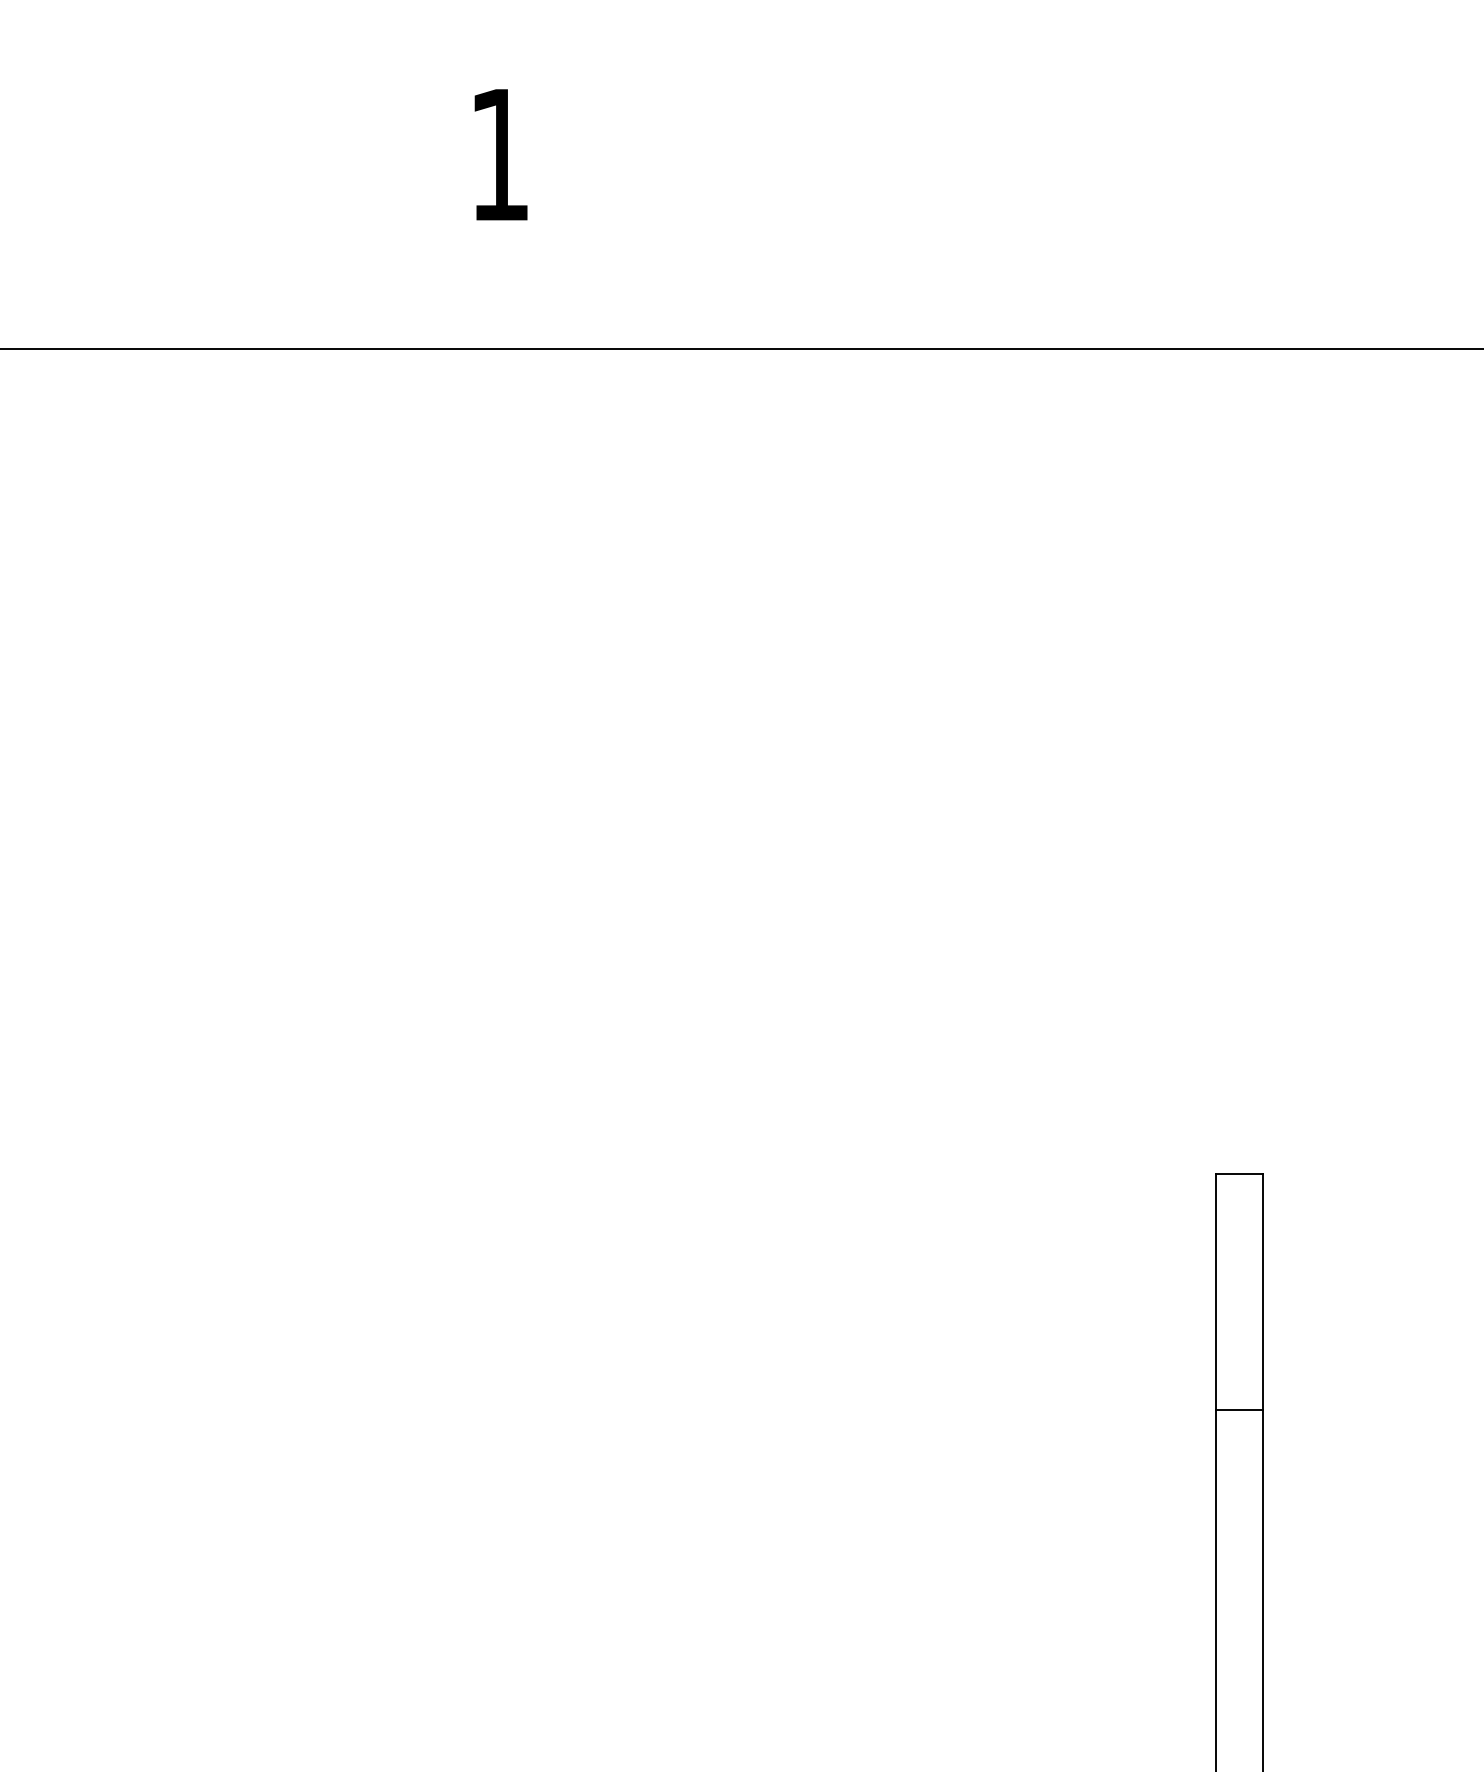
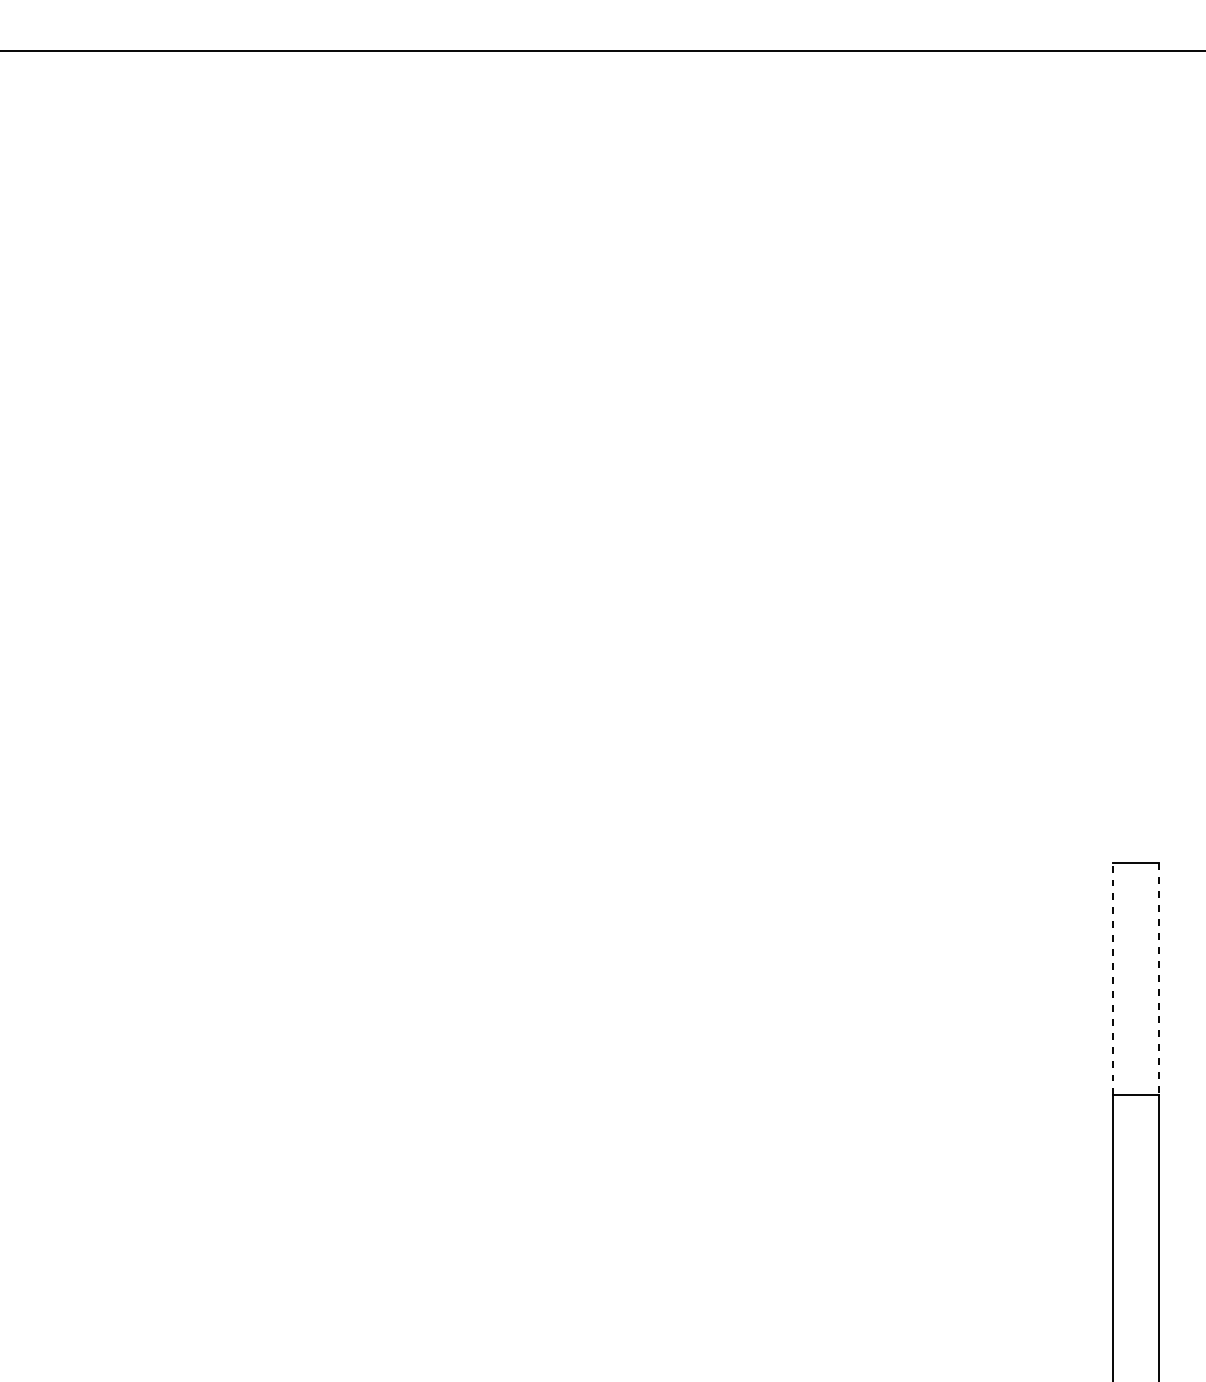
line: (1215, 1291) -> (1112, 979), solid -> dashed
line: (1263, 1291) -> (1159, 979), solid -> dashed

